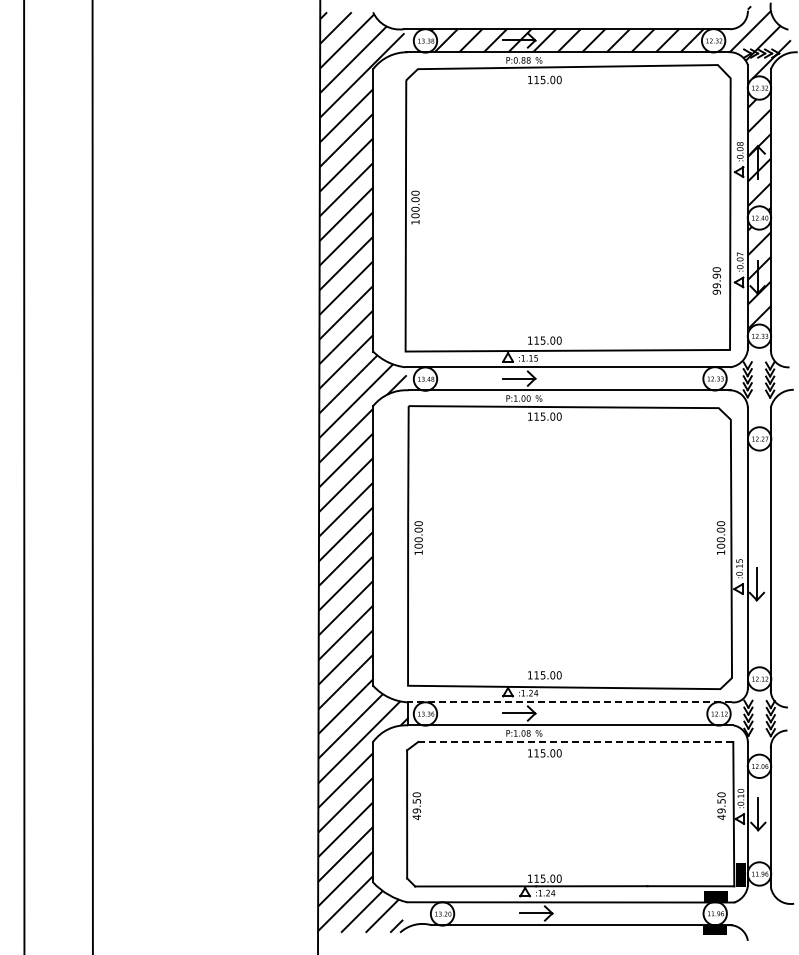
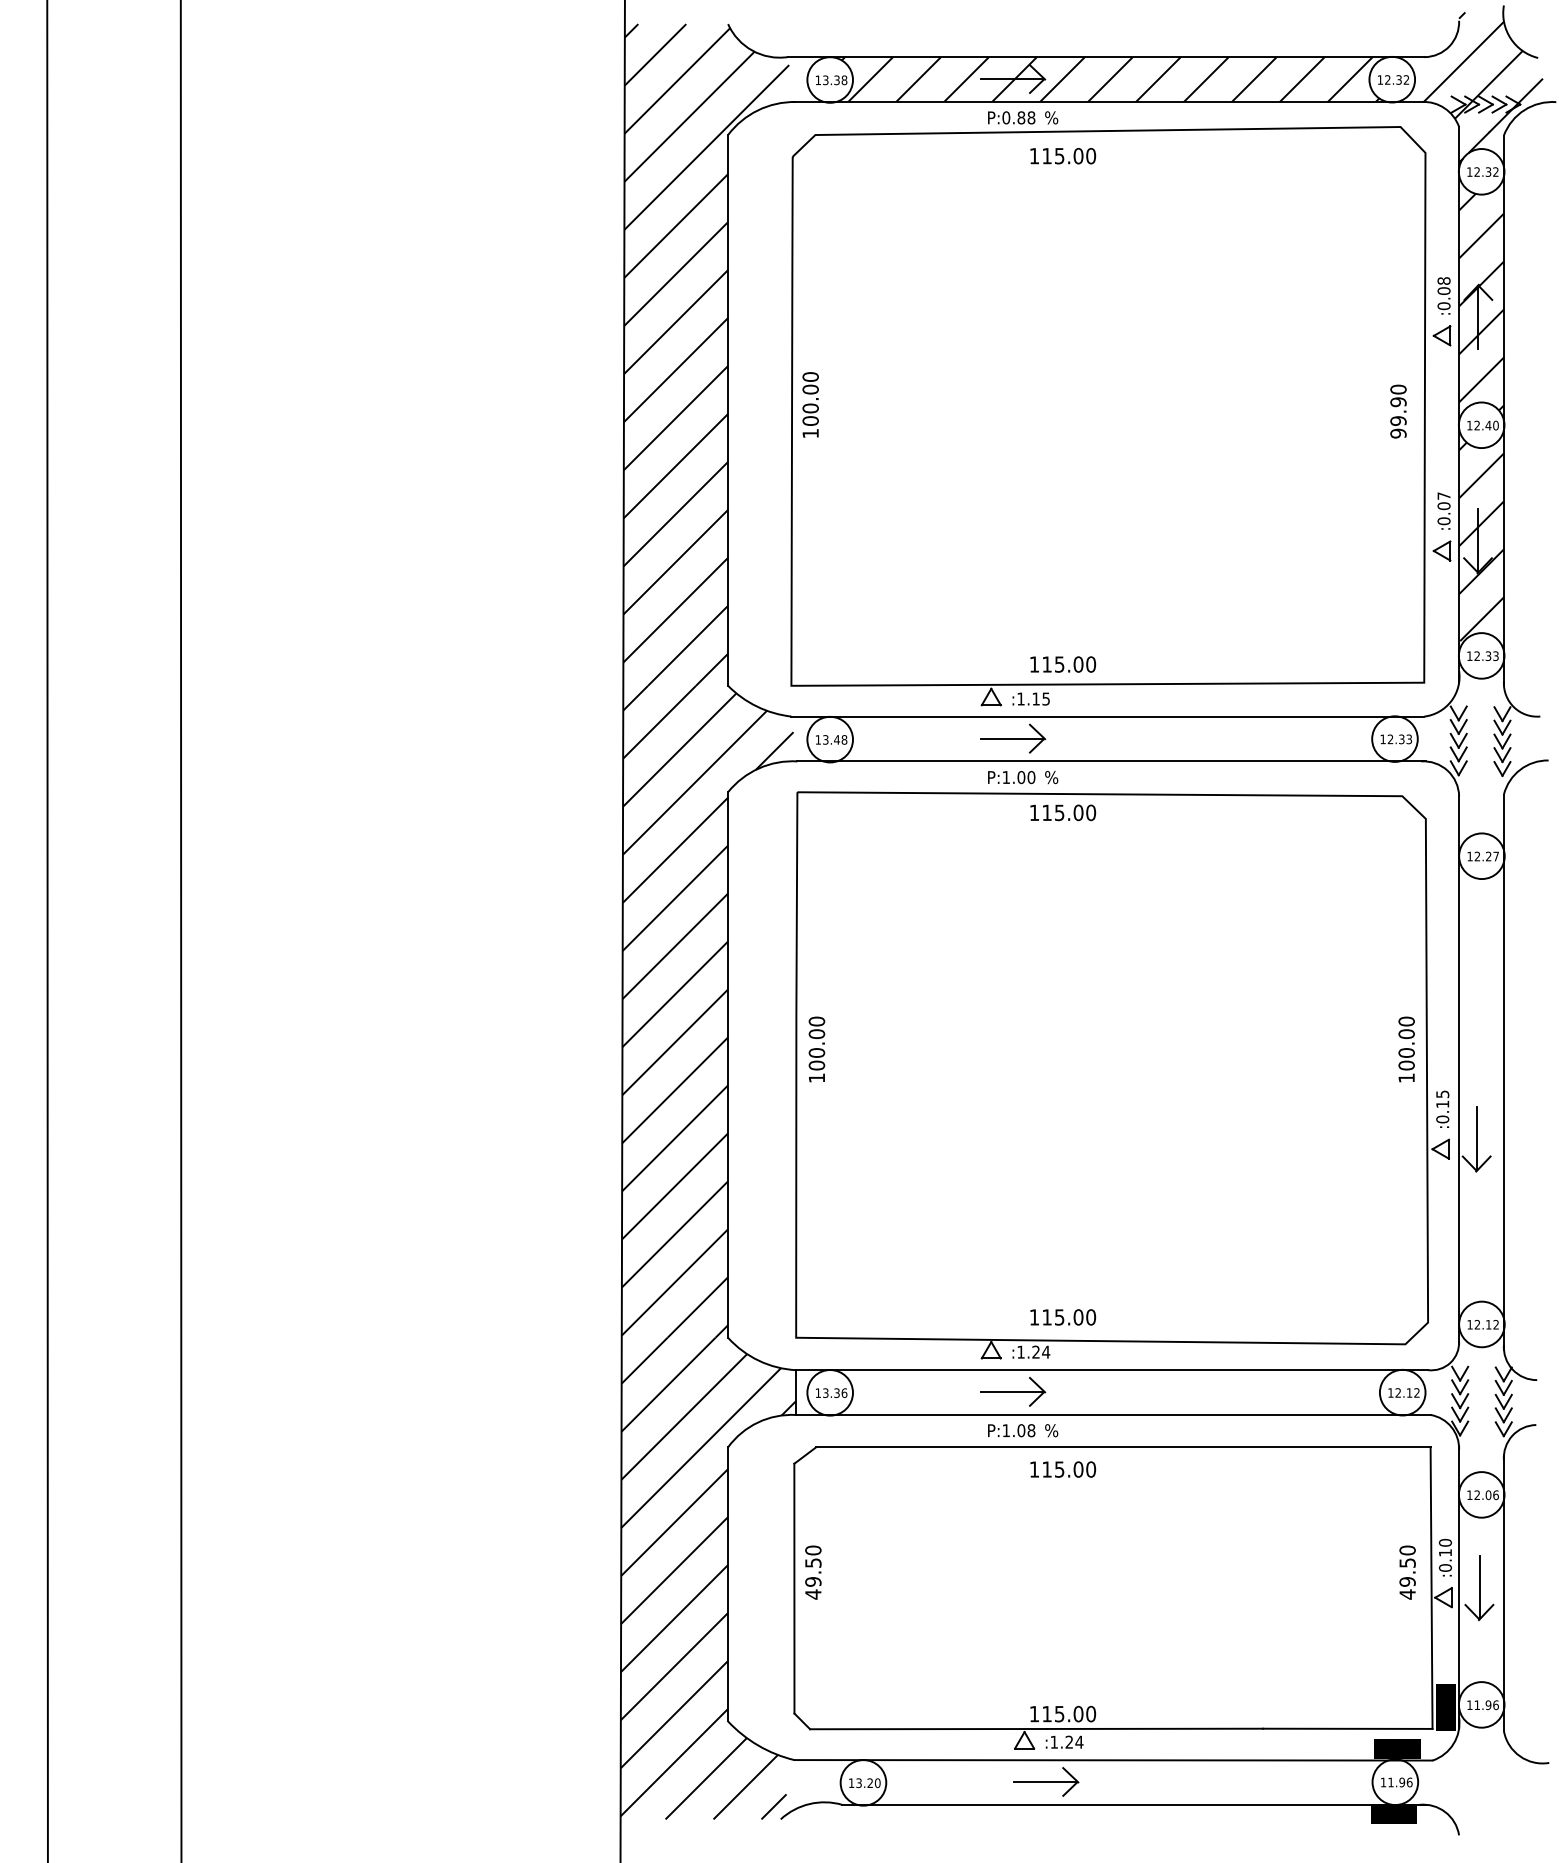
text: (716, 280) -> (1397, 410), moved
line: (570, 702) -> (1113, 1370), dashed -> solid
line: (575, 741) -> (1122, 1446), dashed -> solid

